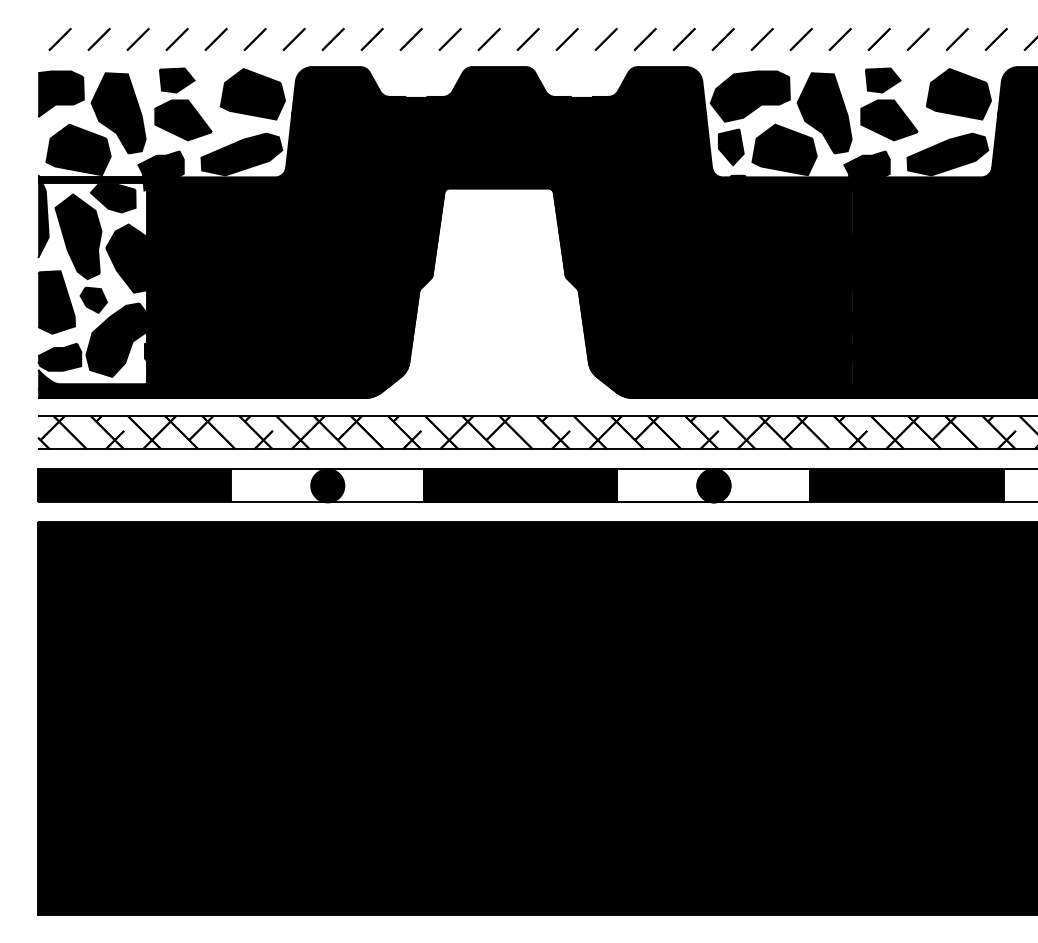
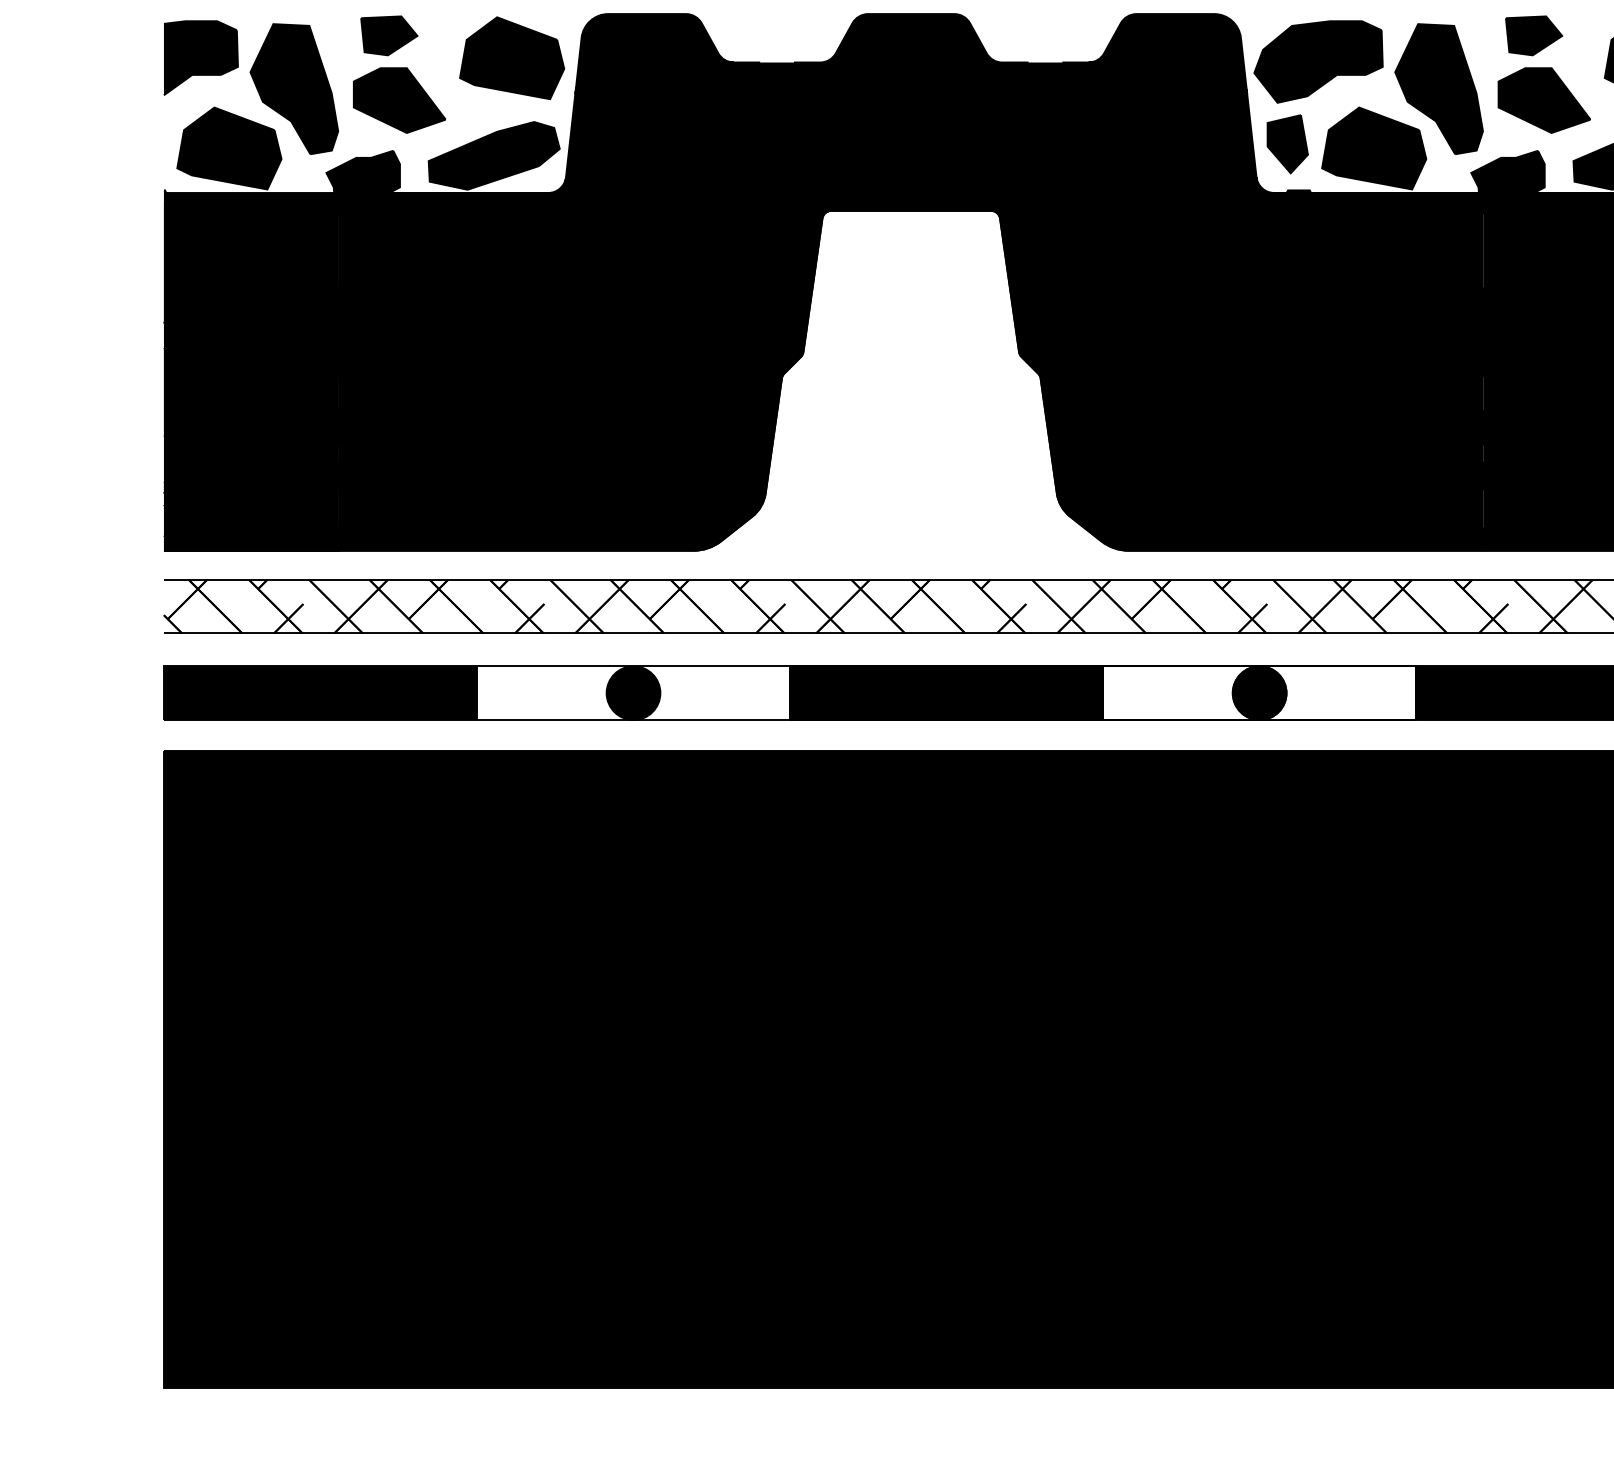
fill: (92, 283) -> (251, 365), added

